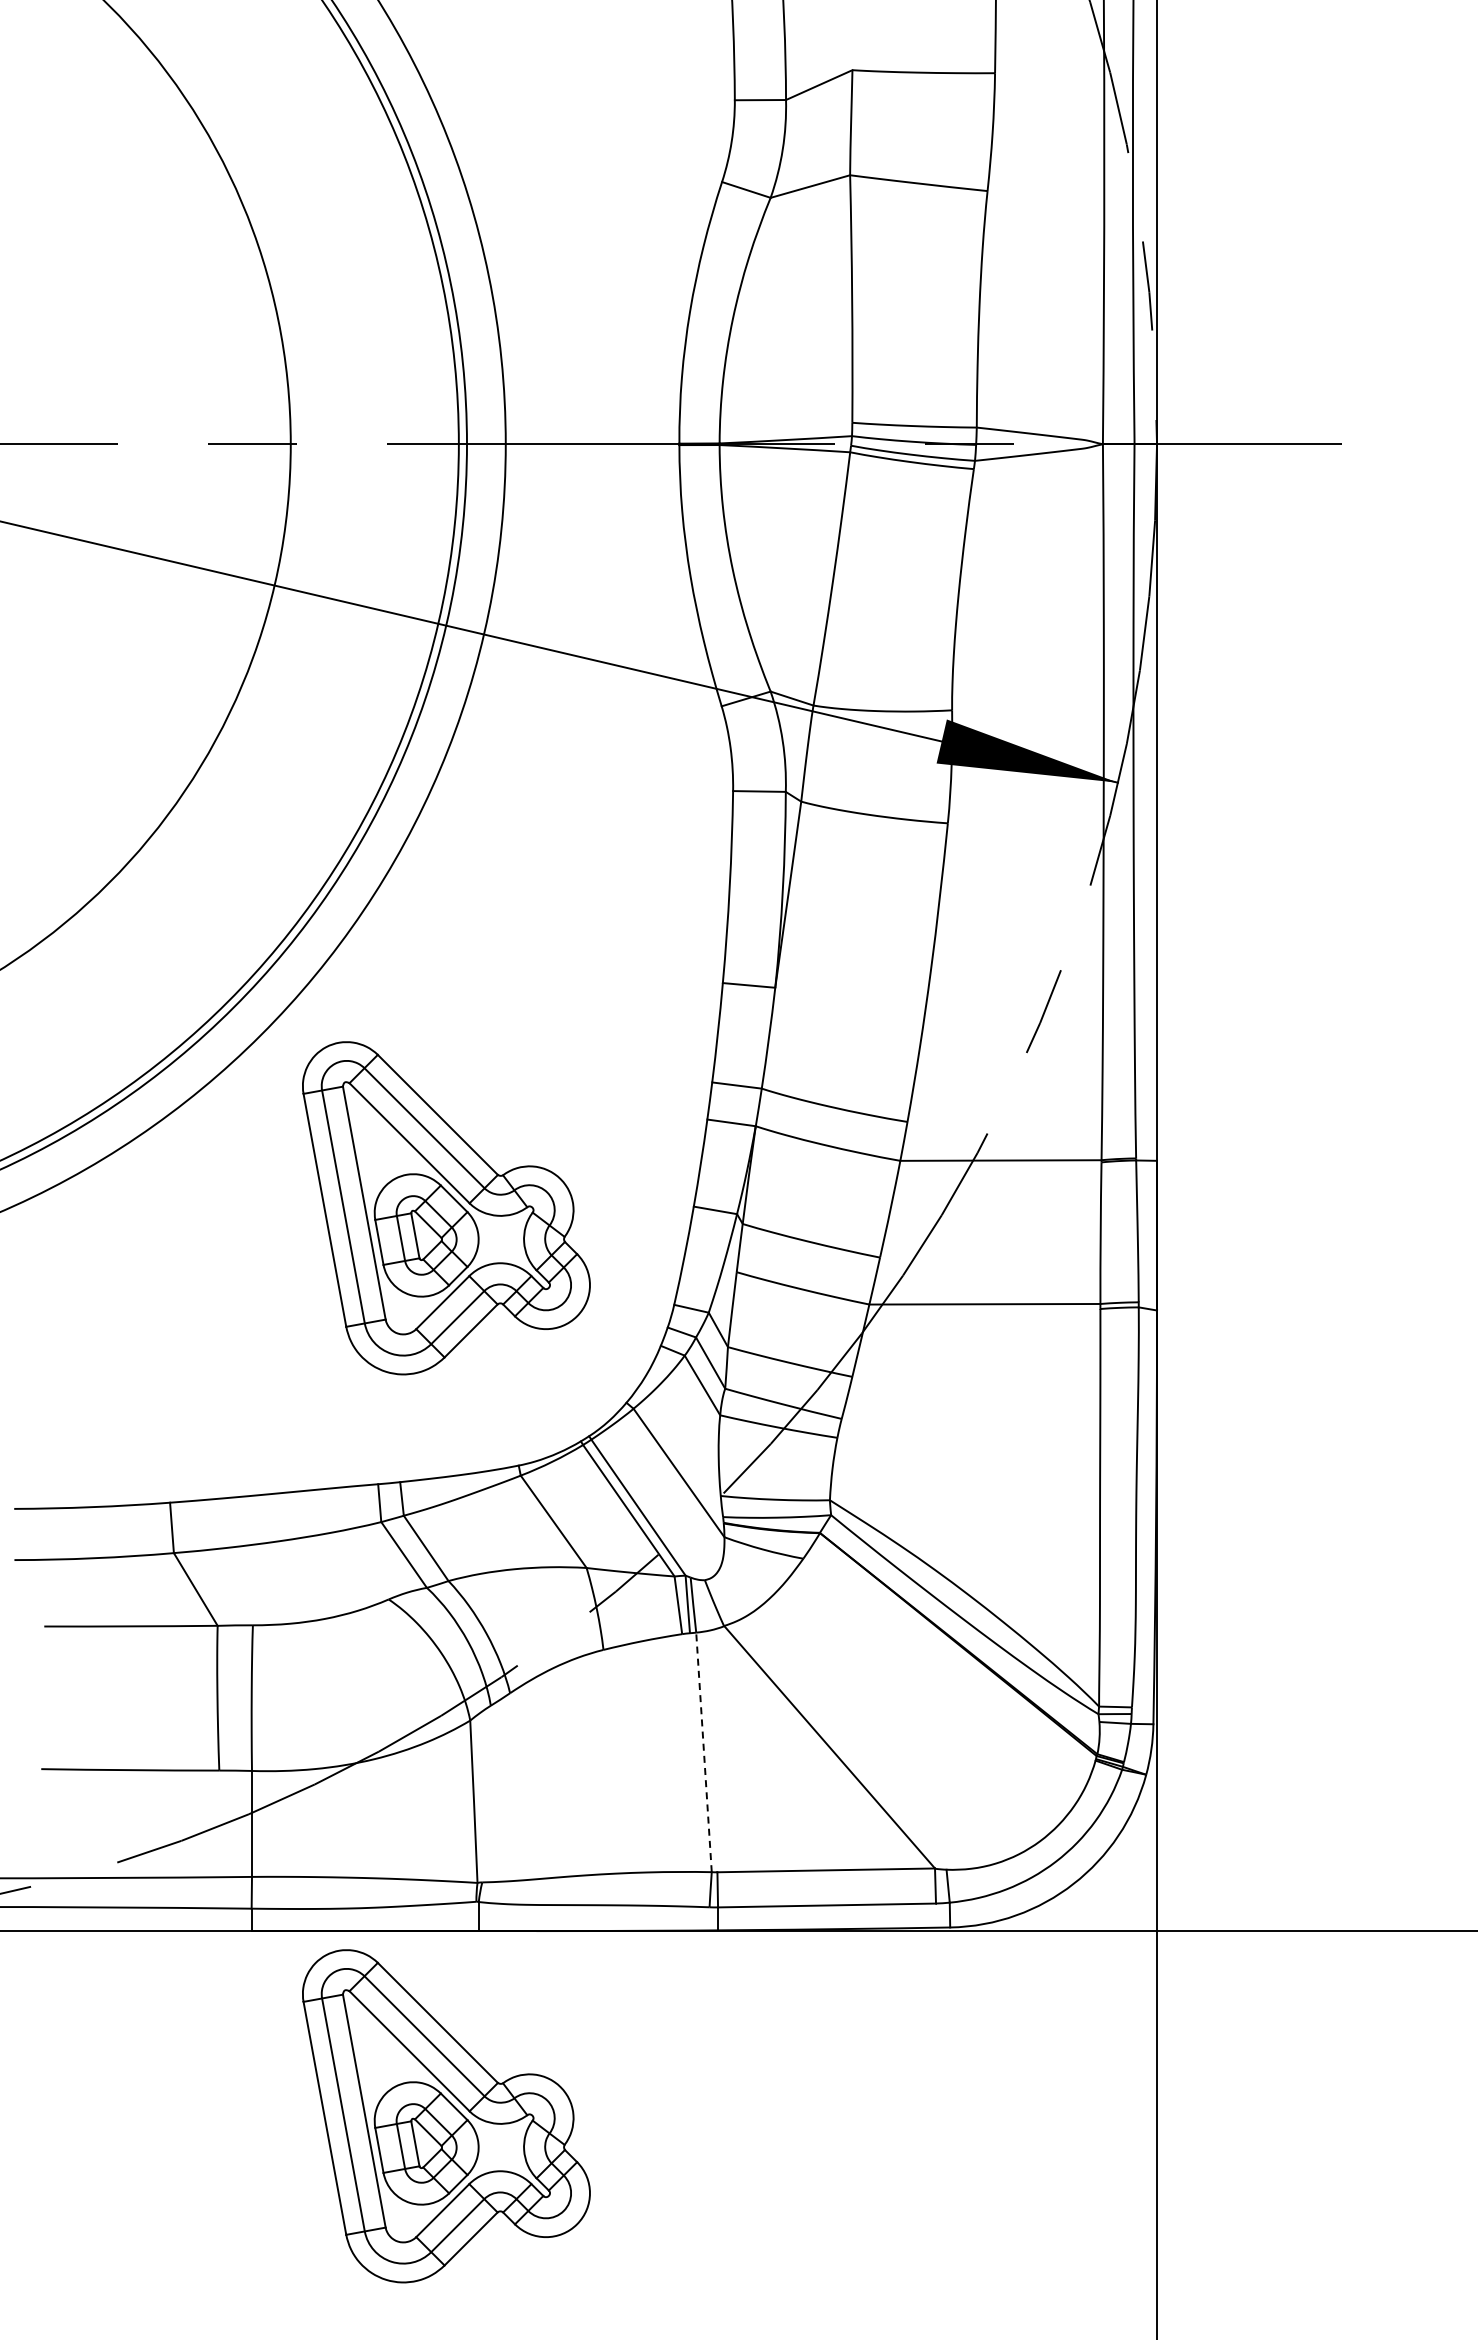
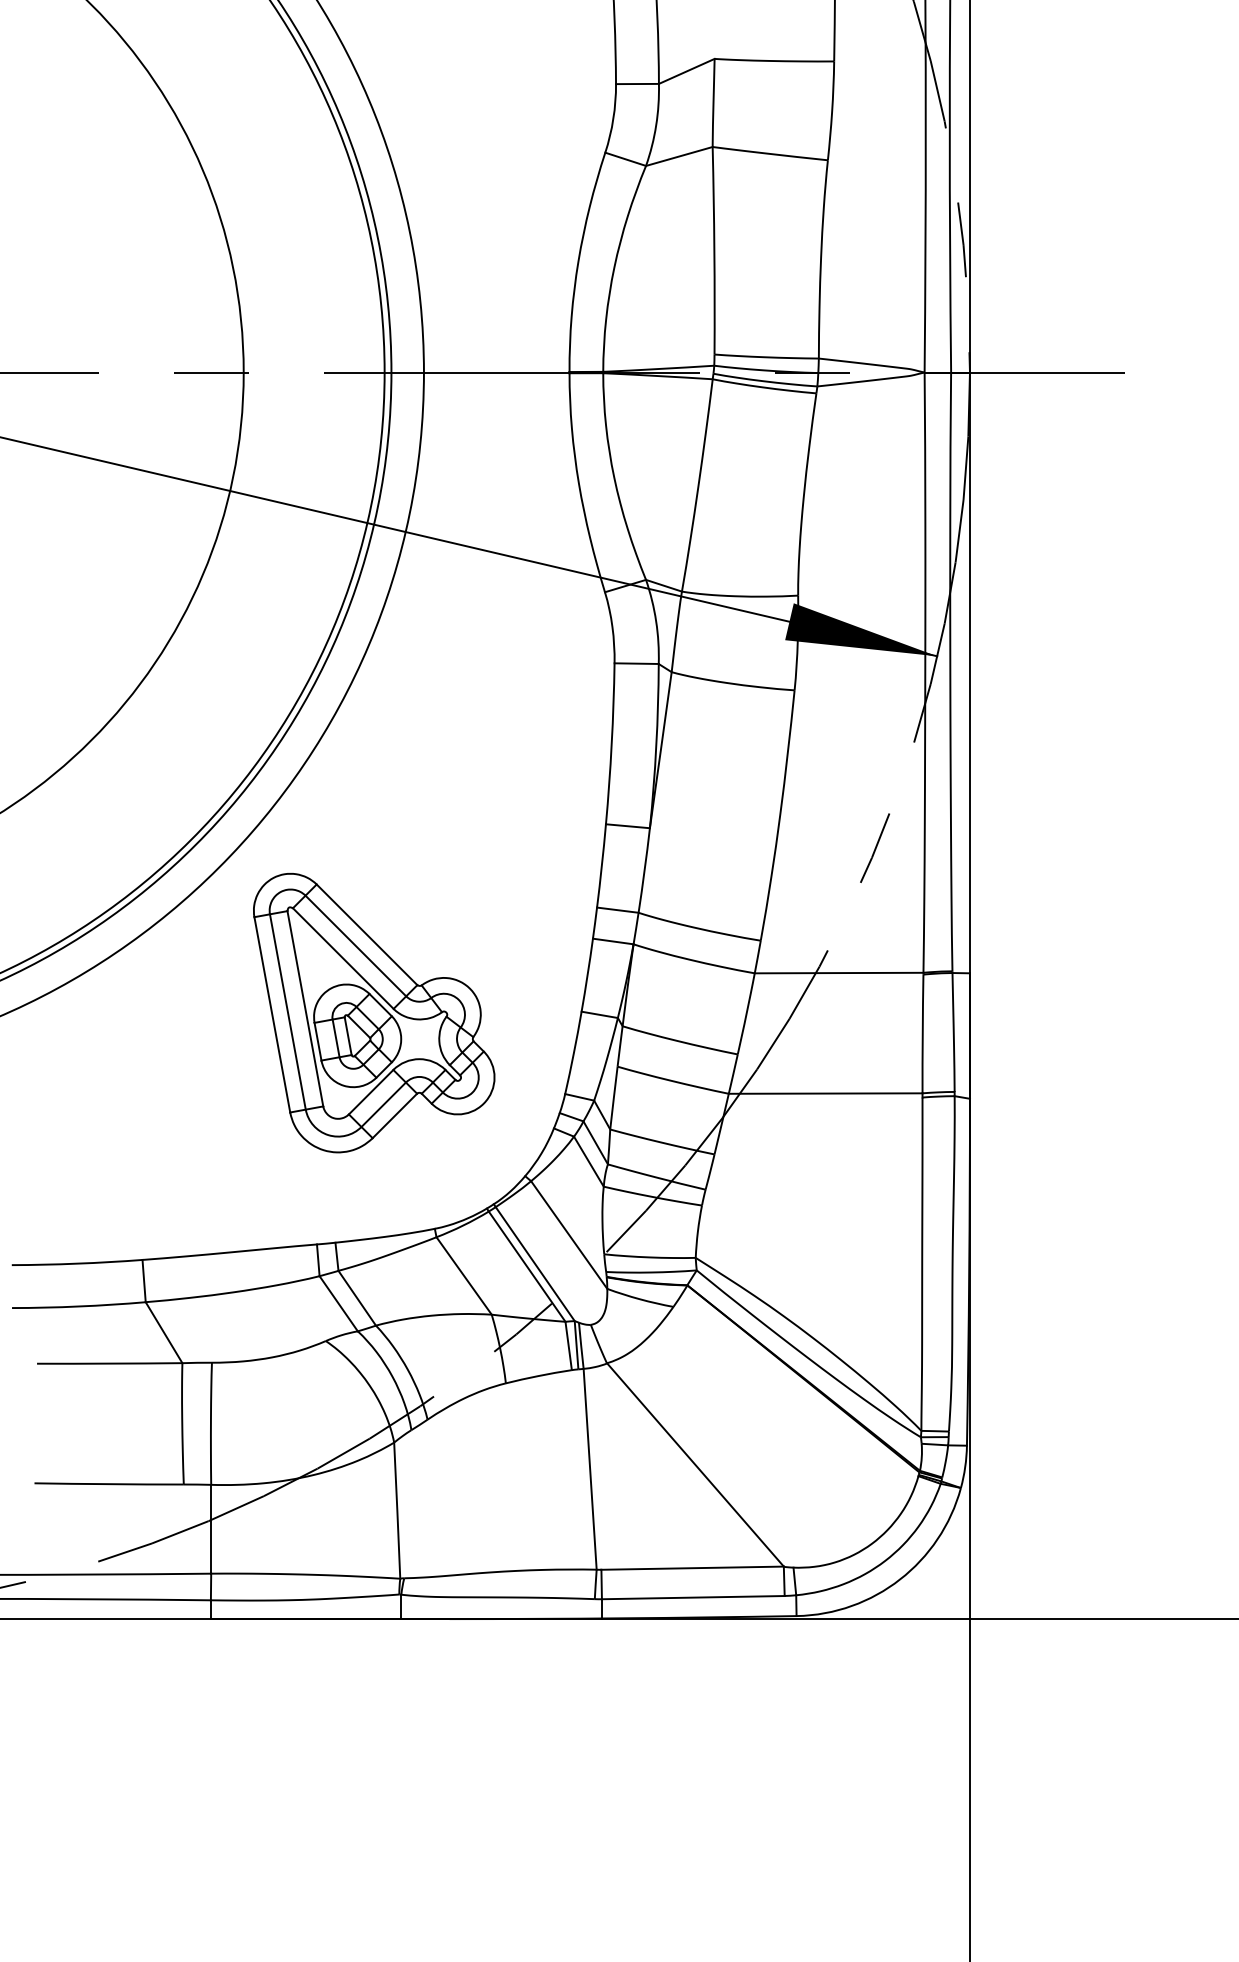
line: (703, 1751) -> (589, 1468), dashed -> solid
part: (446, 2116) -> (374, 1774), removed

